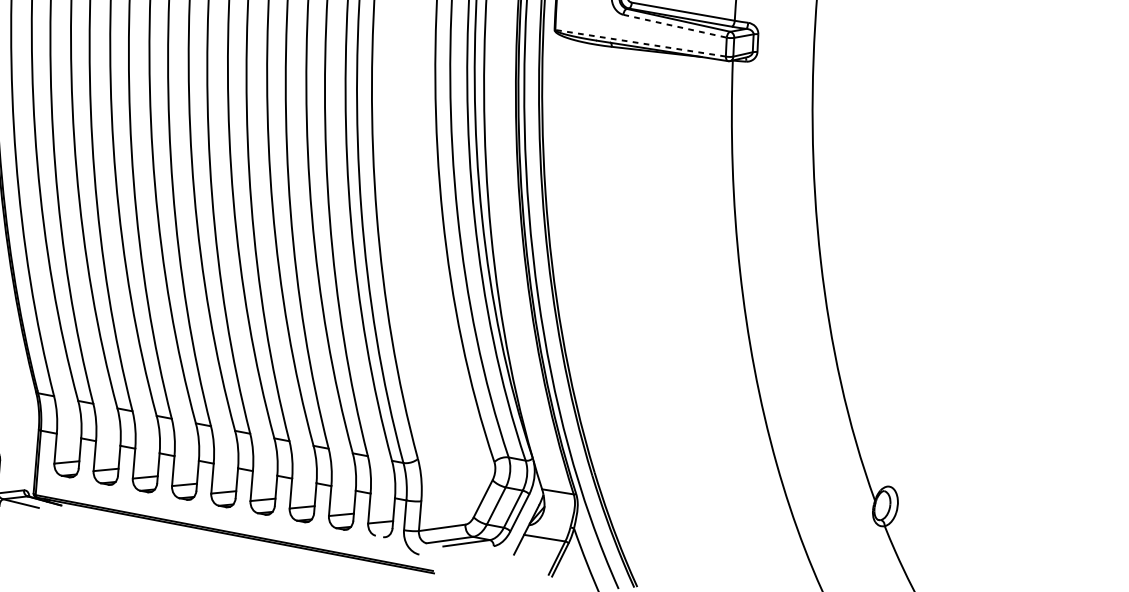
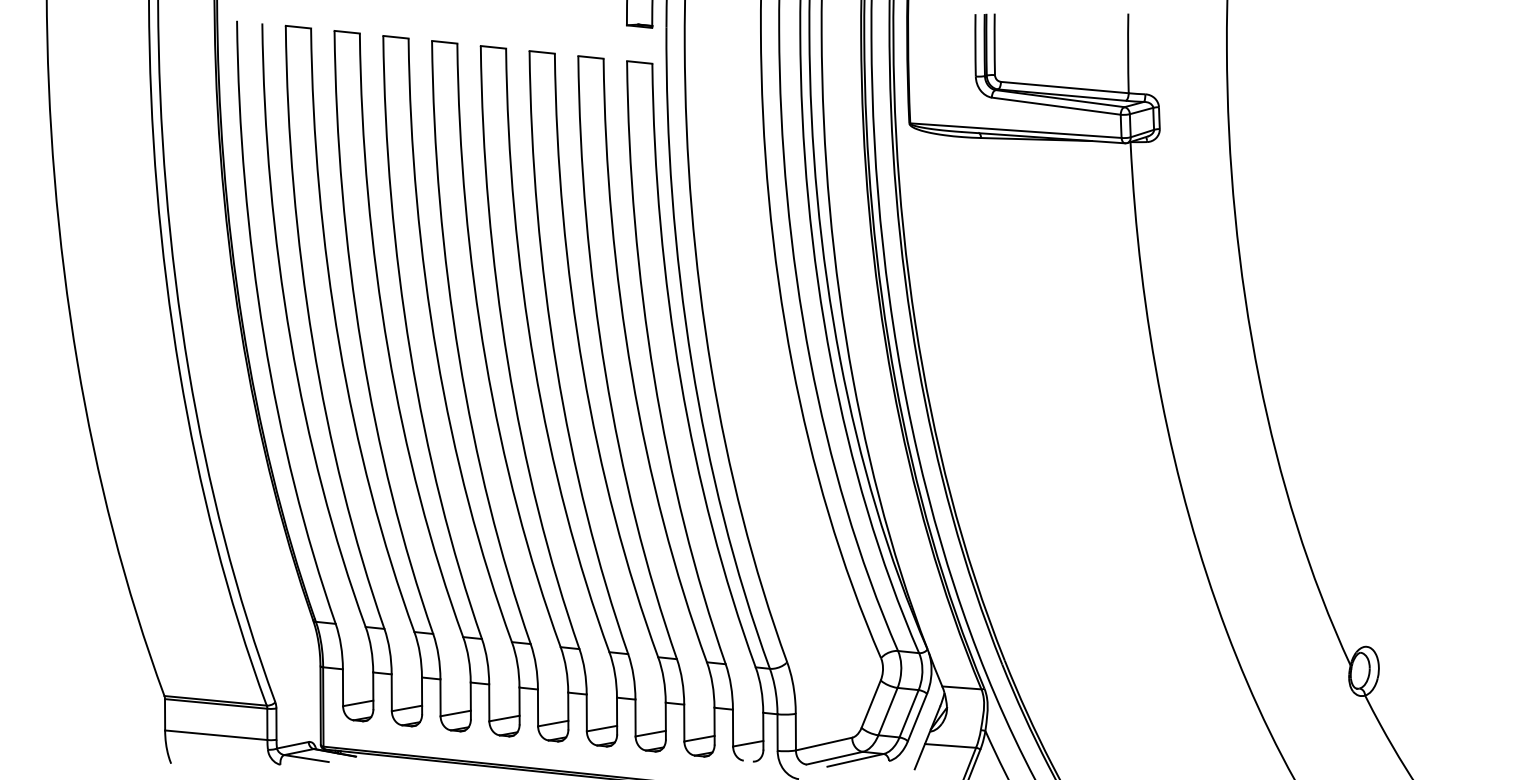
line: (675, 26) -> (1056, 106), dashed -> solid
line: (640, 43) -> (1015, 130), dashed -> solid

